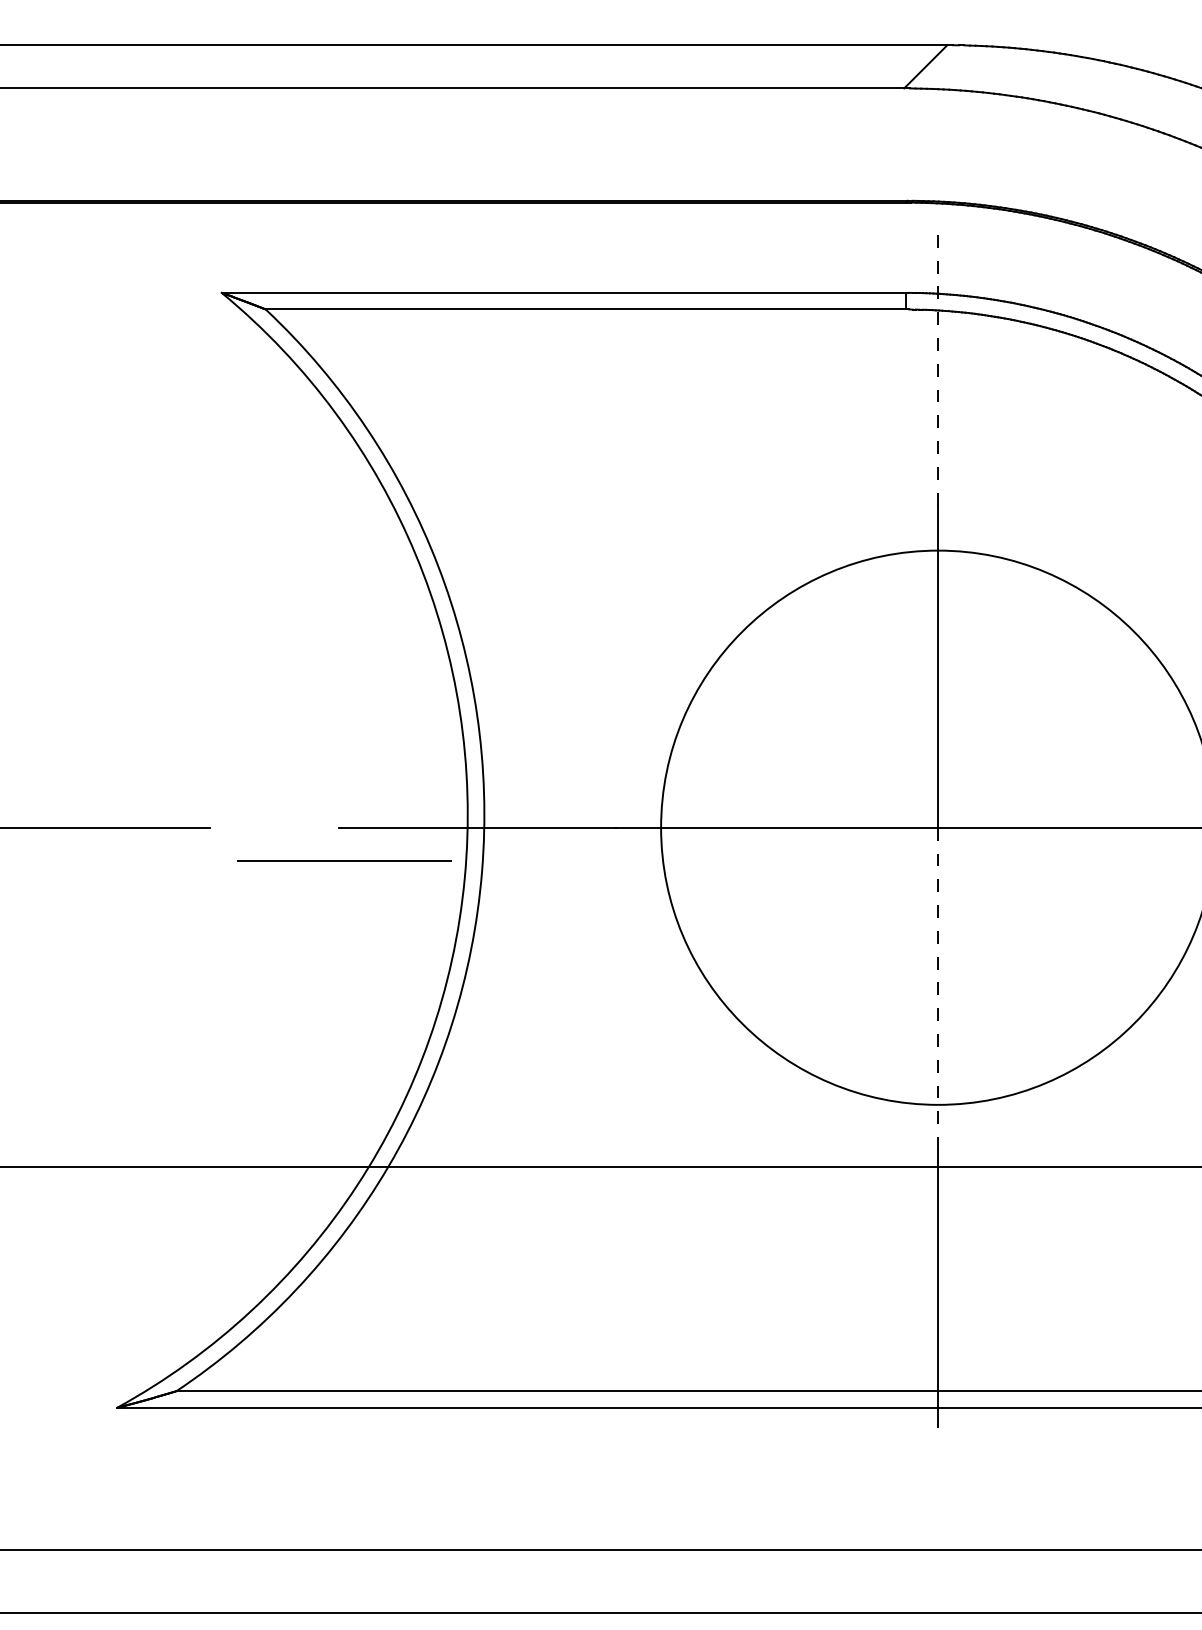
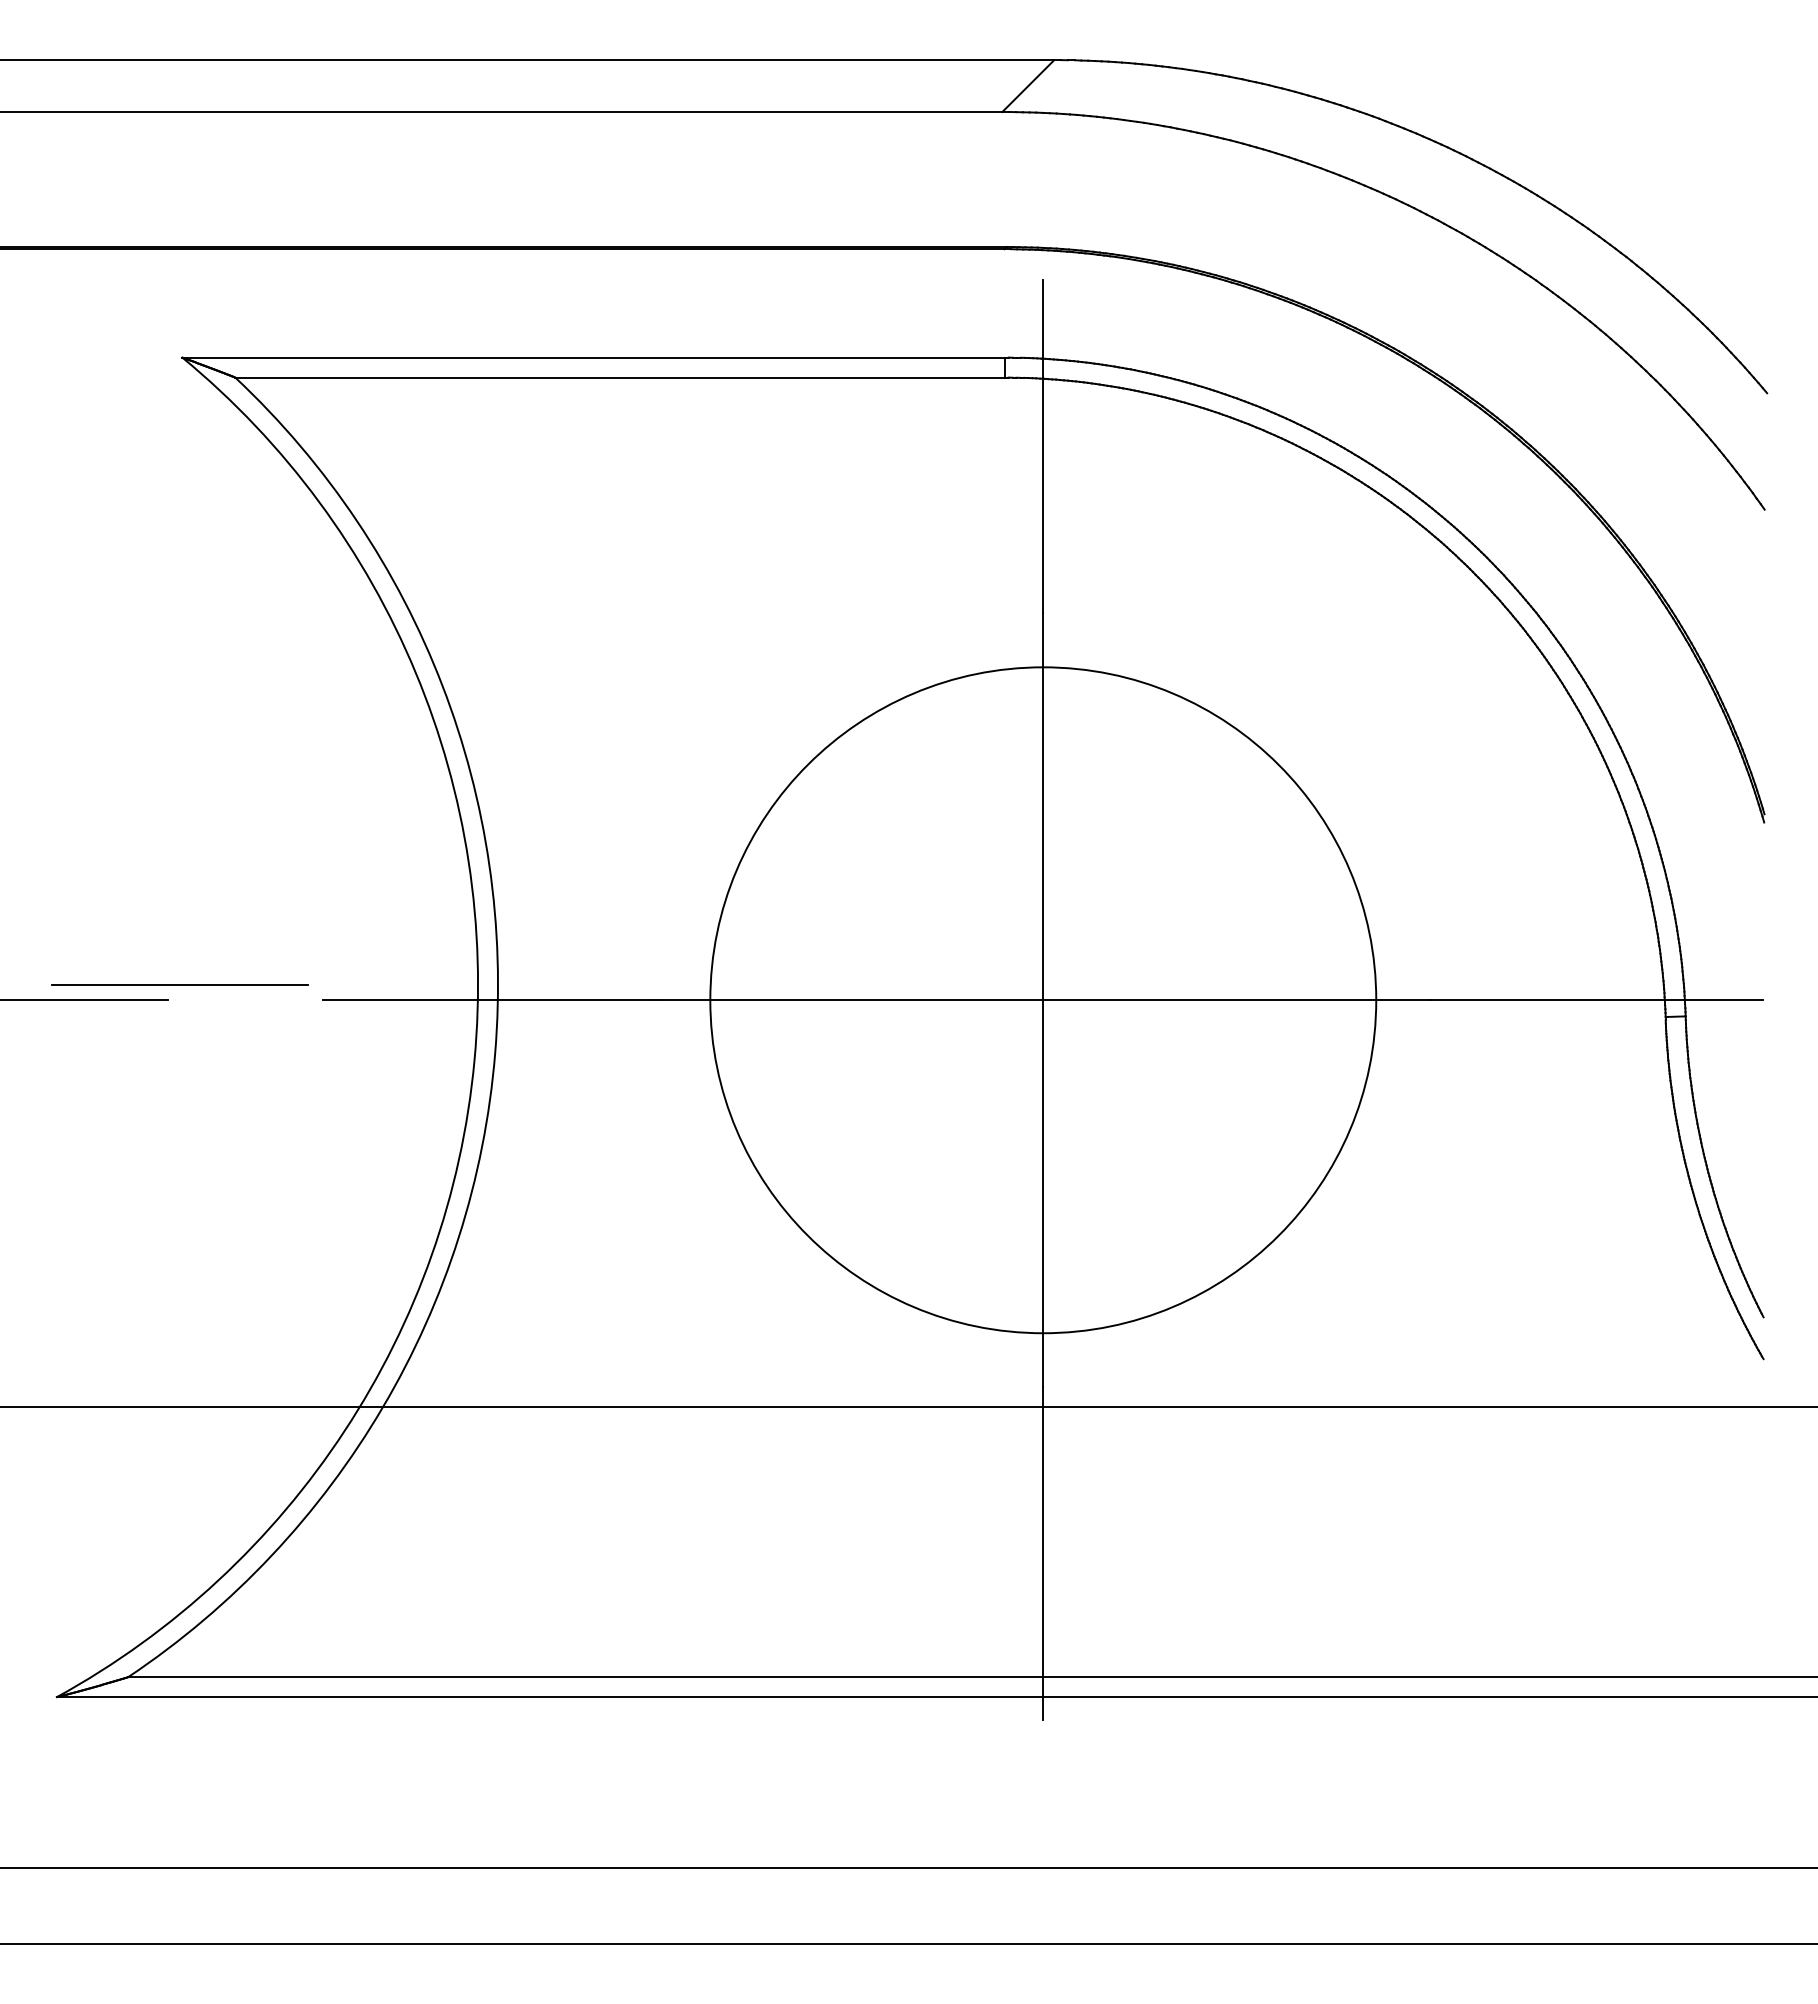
line: (938, 366) -> (1043, 446), dashed -> solid
line: (344, 860) -> (179, 984), moved
line: (938, 988) -> (1043, 1193), dashed -> solid

